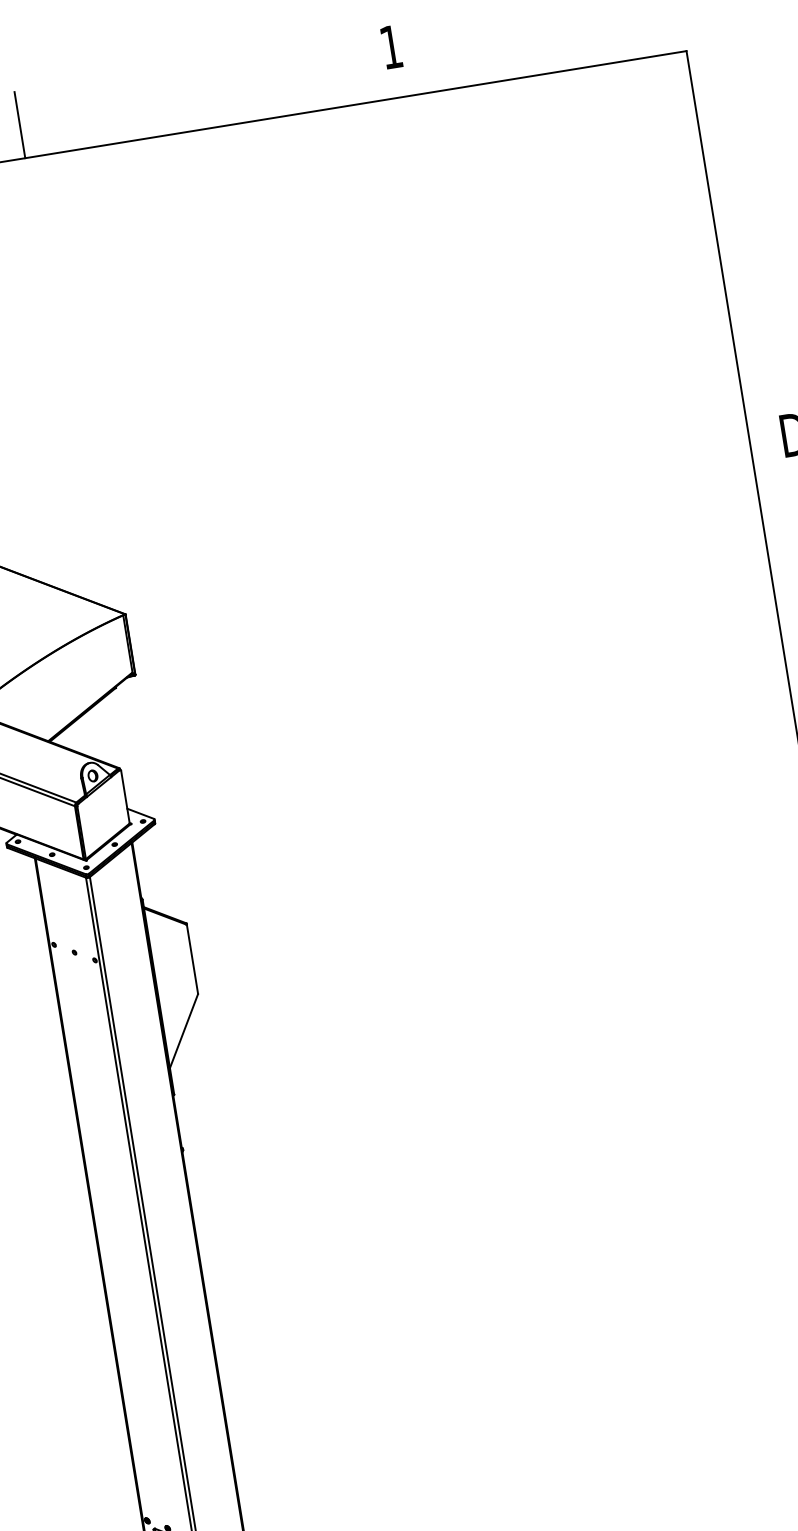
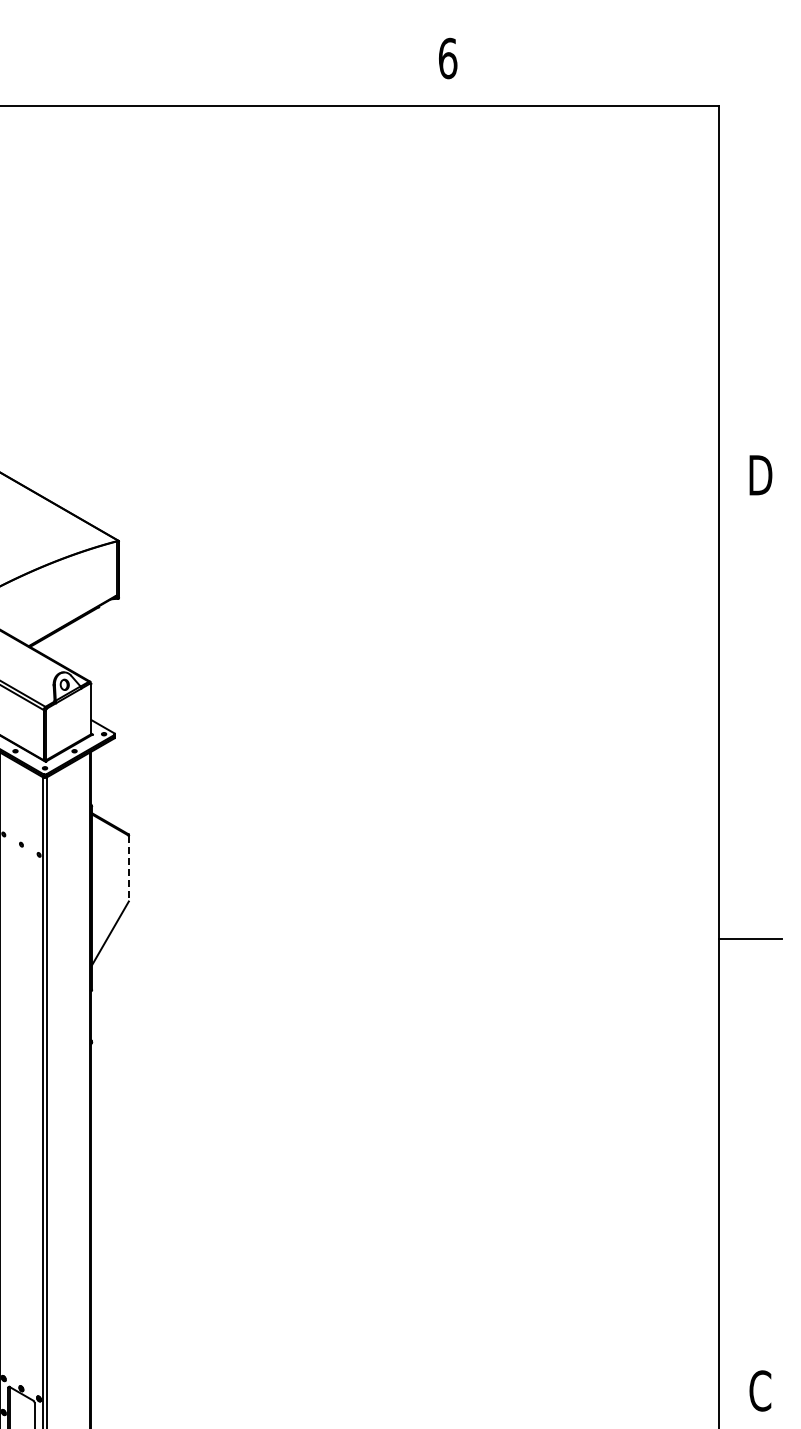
text: (391, 47) -> (448, 58), 1 -> 6
line: (19, 124) -> (94, 74), removed
line: (193, 960) -> (129, 869), solid -> dashed

